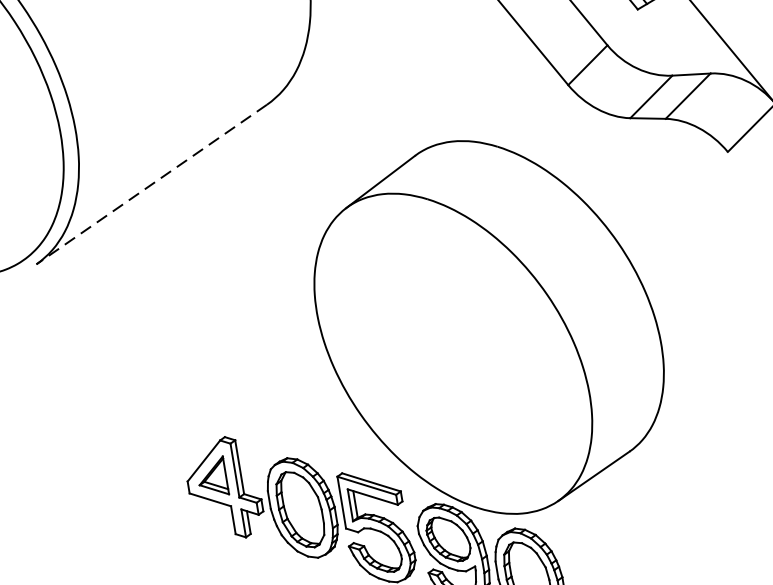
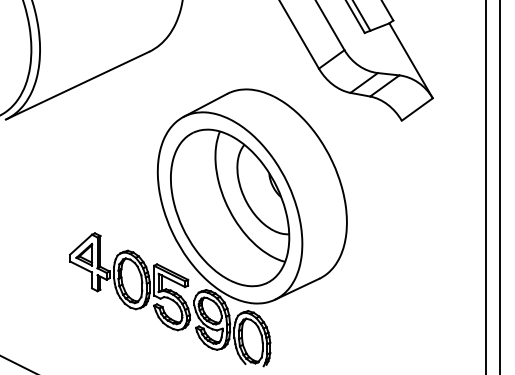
line: (151, 184) -> (77, 85), dashed -> solid
part: (453, 352) -> (230, 207), added

